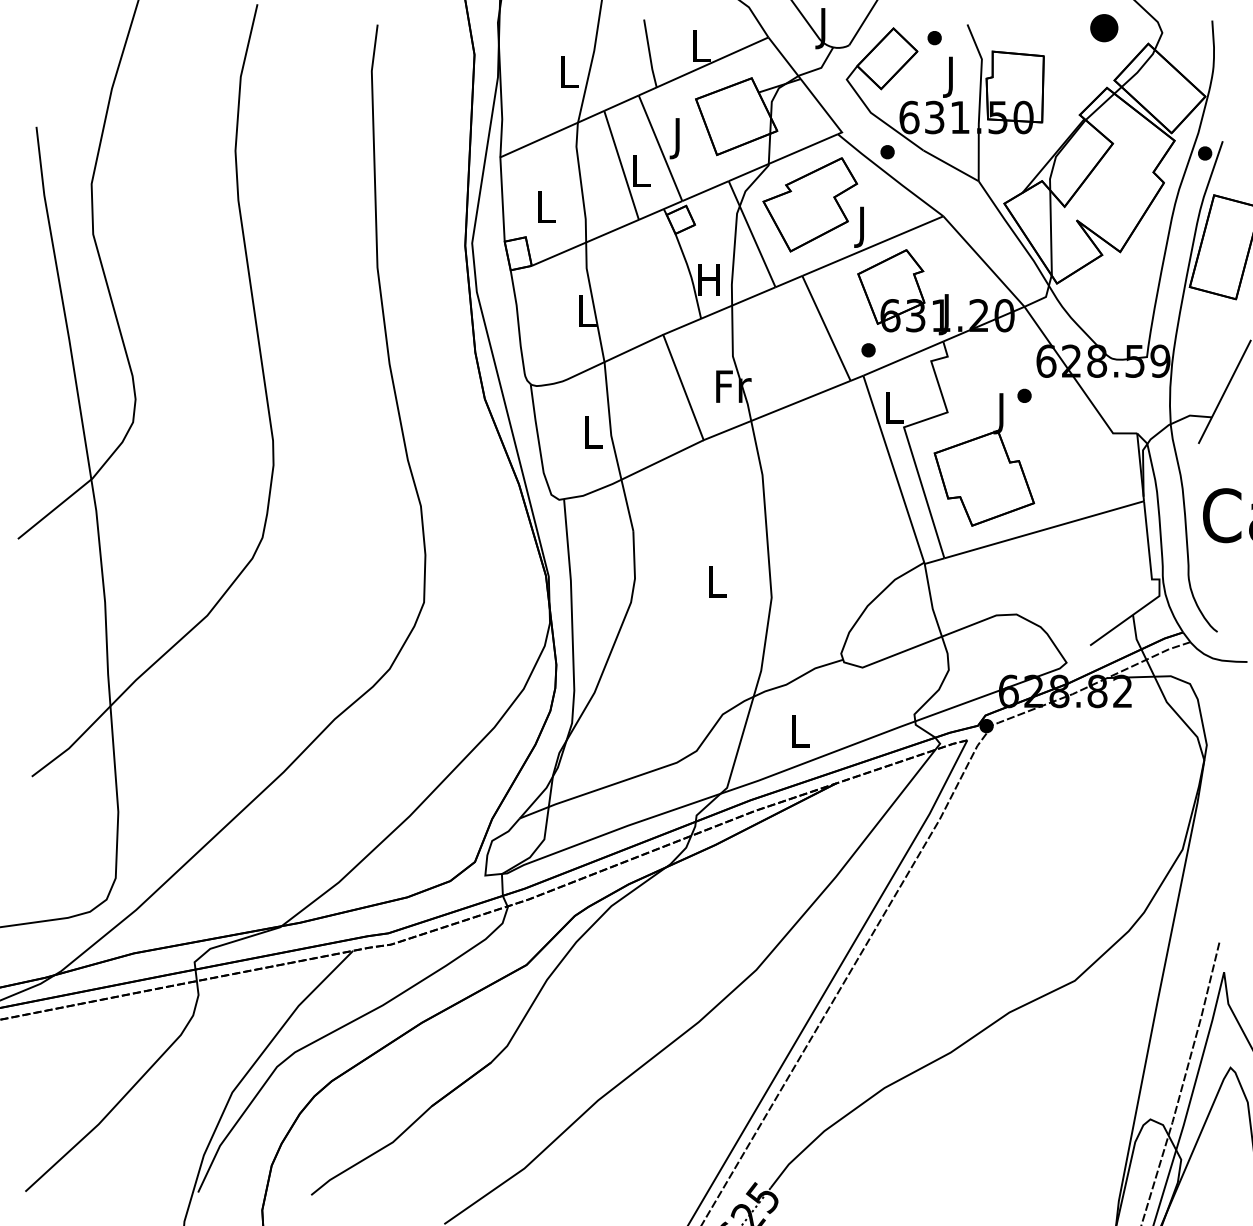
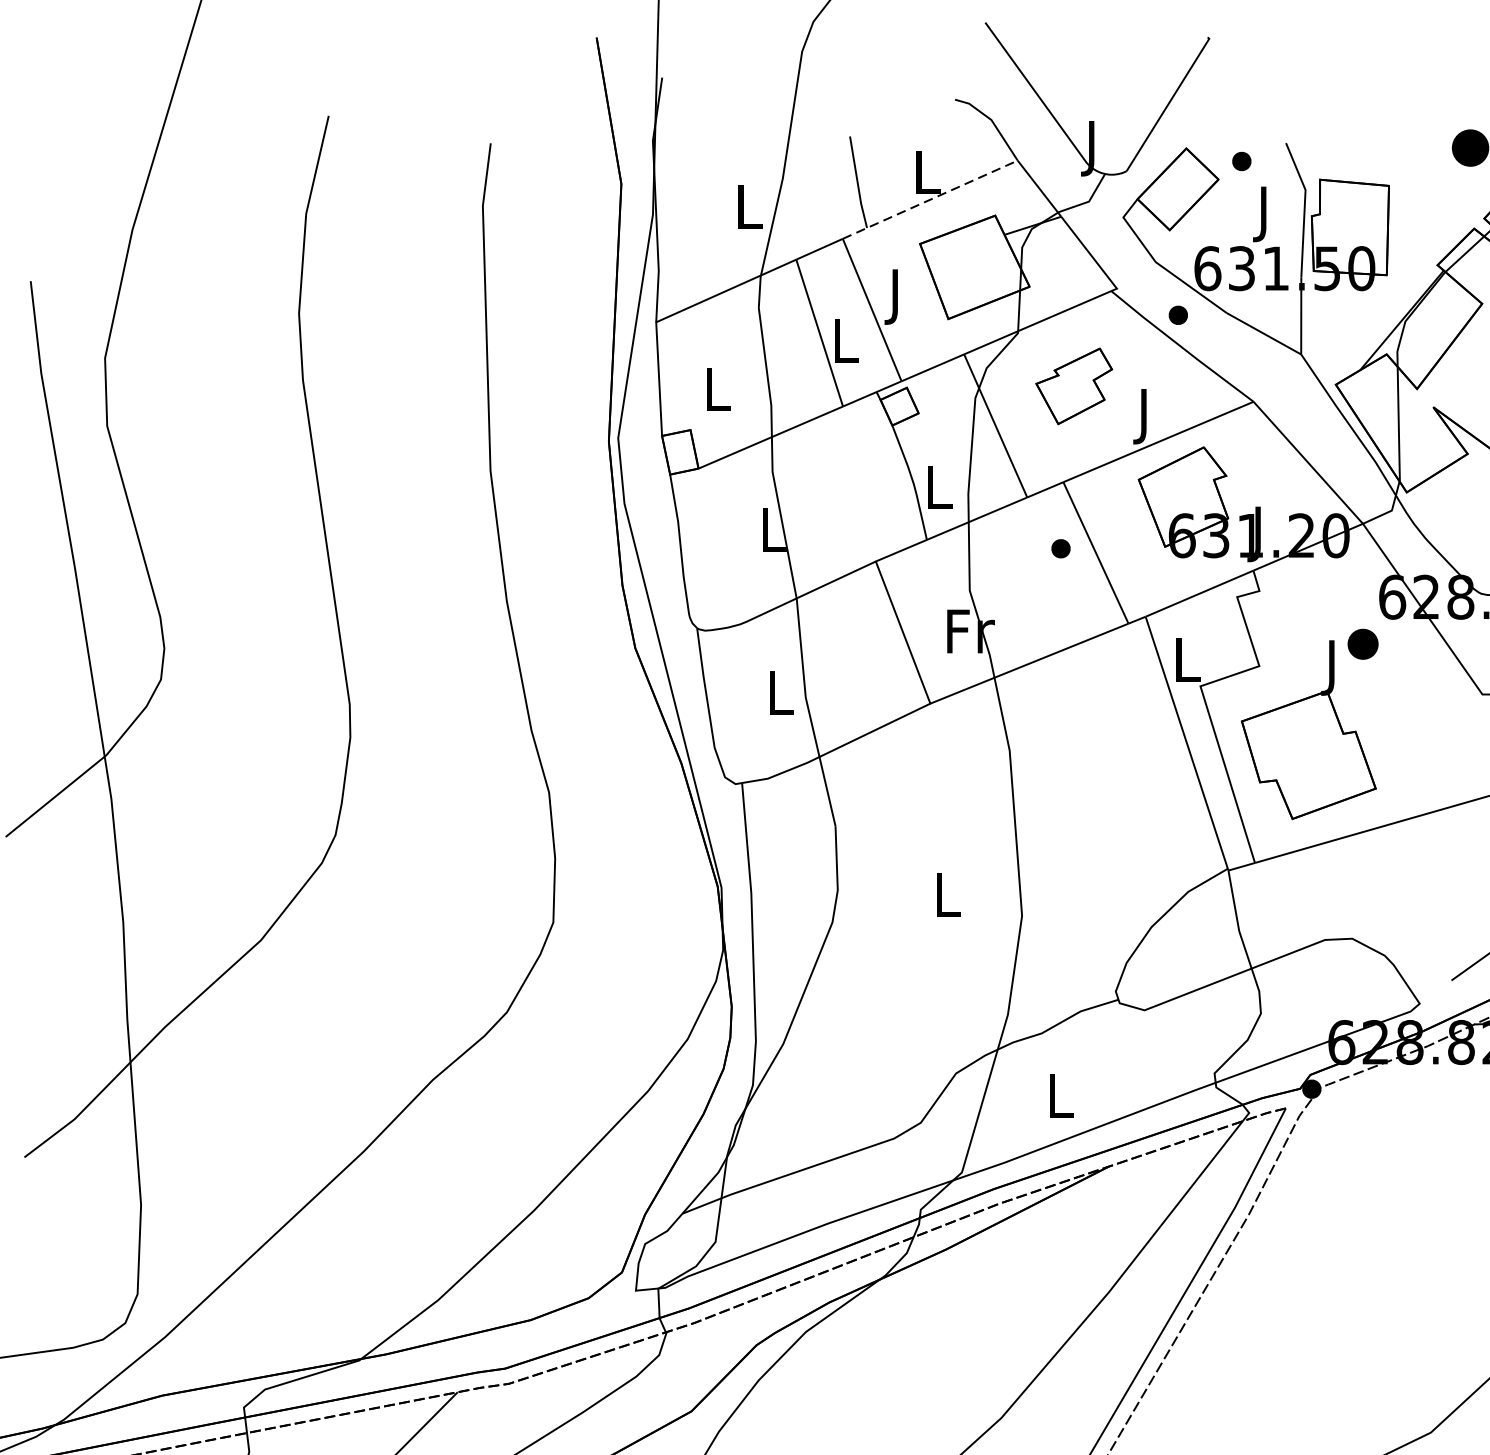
line: (704, 66) -> (931, 199), solid -> dashed
part: (810, 204) -> (1074, 385), size x0.6
text: (708, 279) -> (936, 486), H -> L
part: (868, 350) -> (1060, 549), moved
part: (1024, 395) -> (1362, 643), size x1.6

